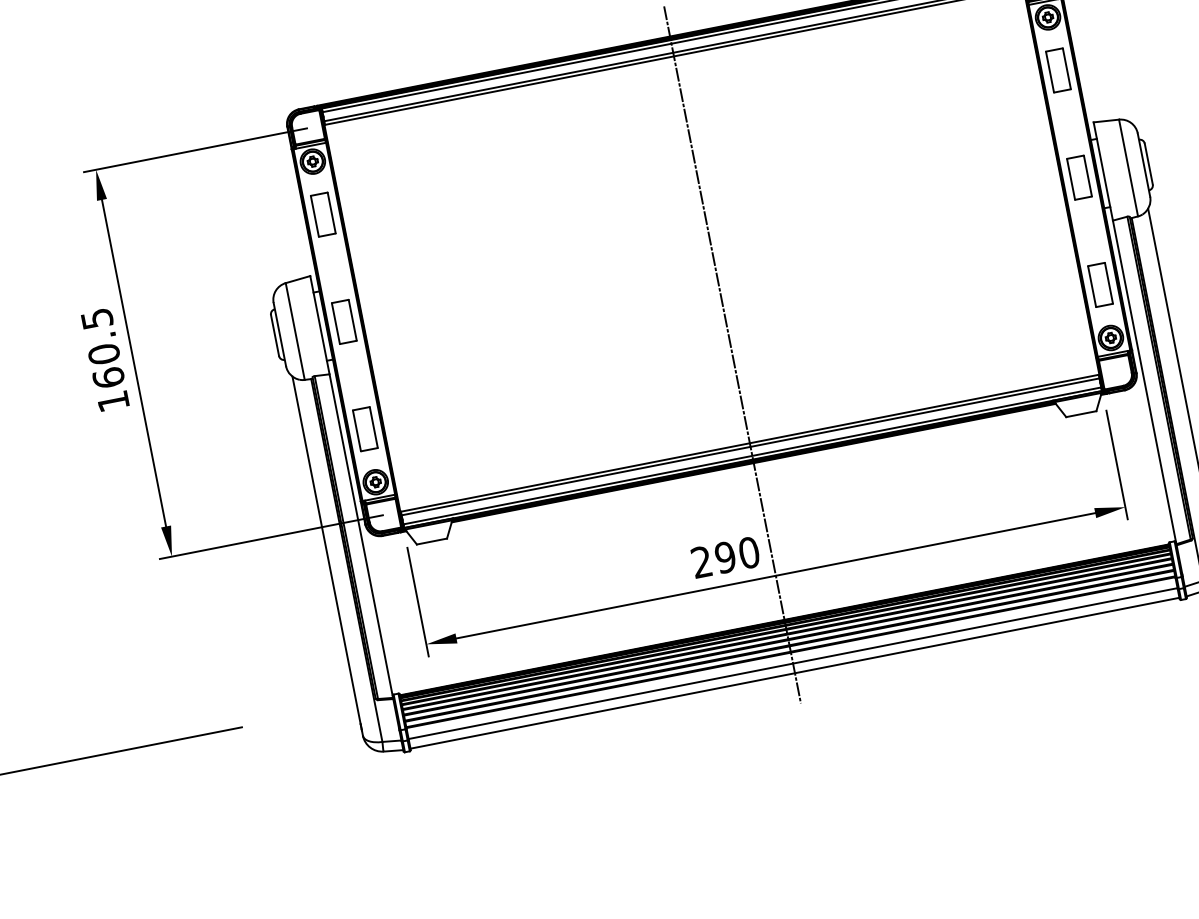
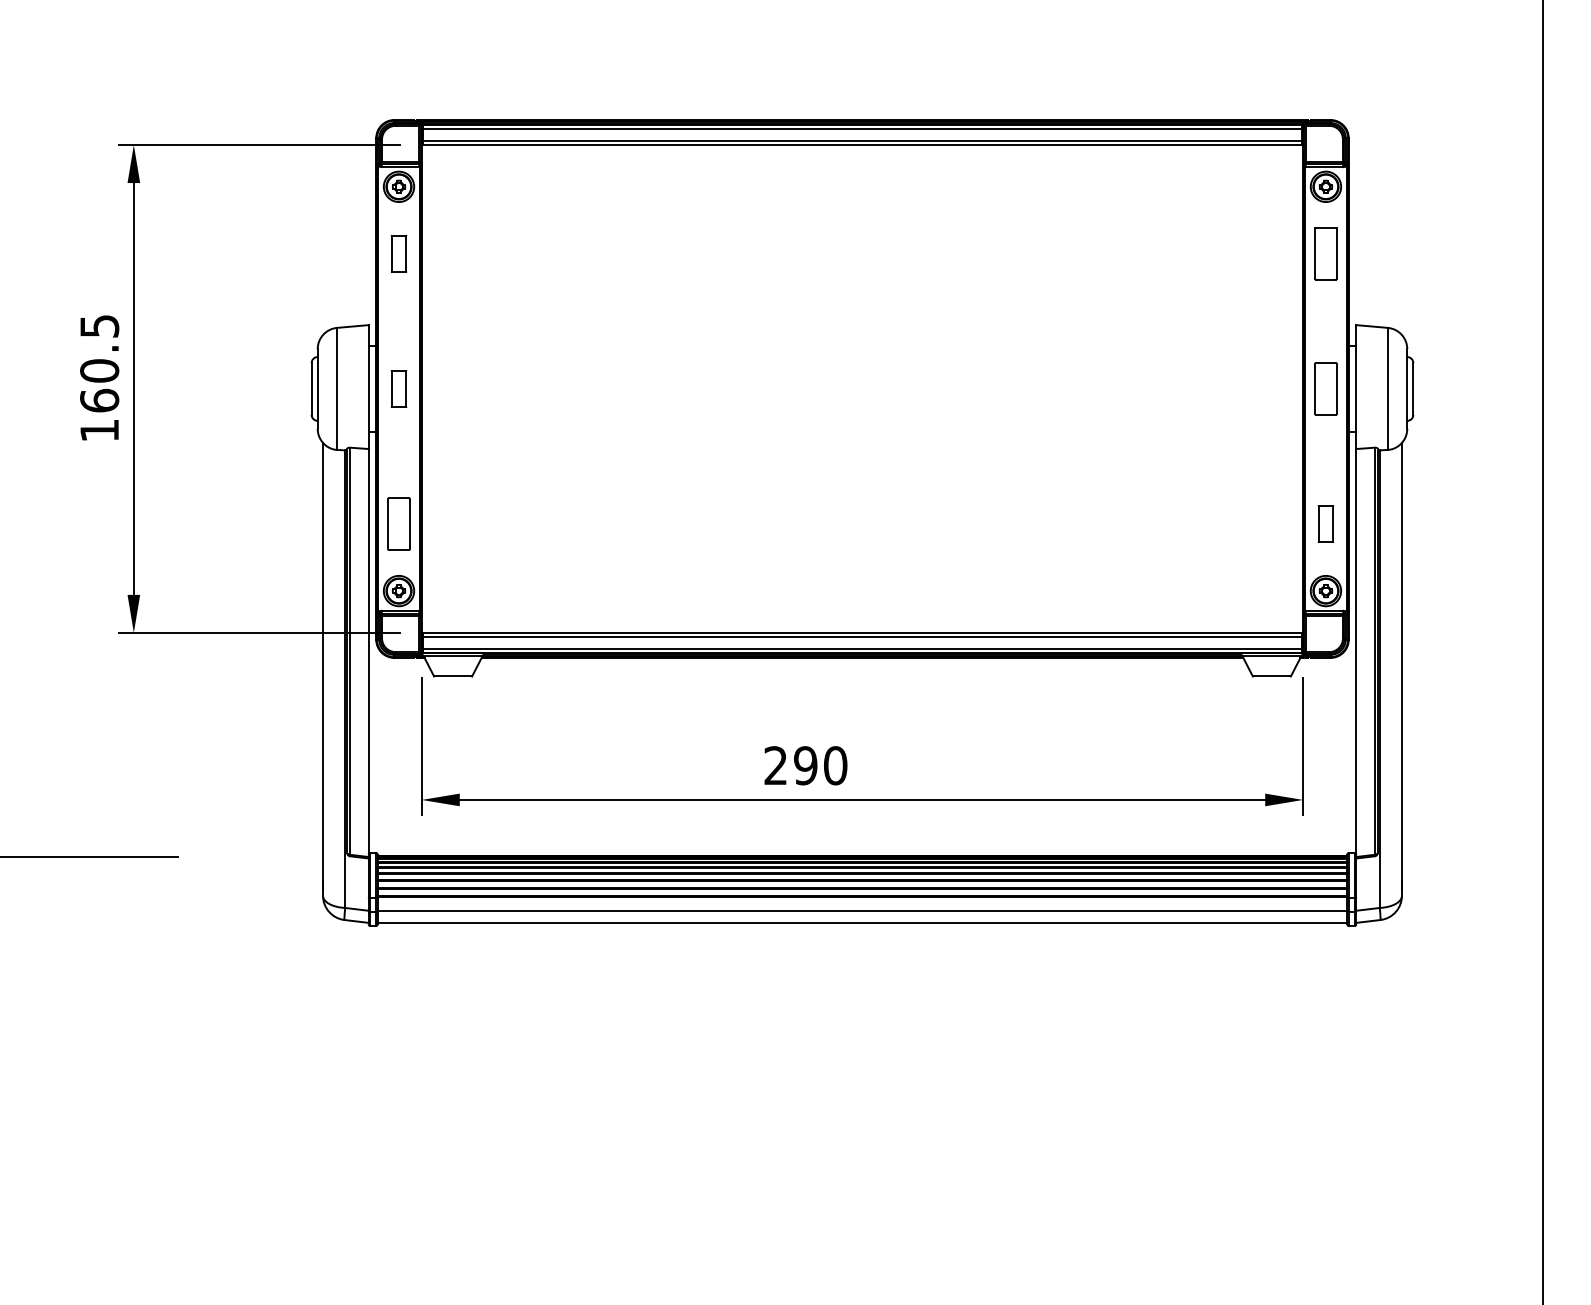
part: (322, 214) -> (398, 253), size x0.7
part: (1100, 284) -> (1325, 523), size x0.7
part: (343, 321) -> (398, 388), size x0.7
line: (732, 354) -> (862, 521), removed

